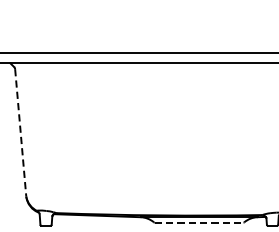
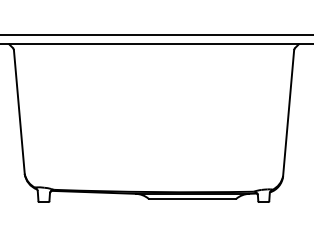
line: (20, 133) -> (19, 112), dashed -> solid
line: (200, 223) -> (193, 199), dashed -> solid

